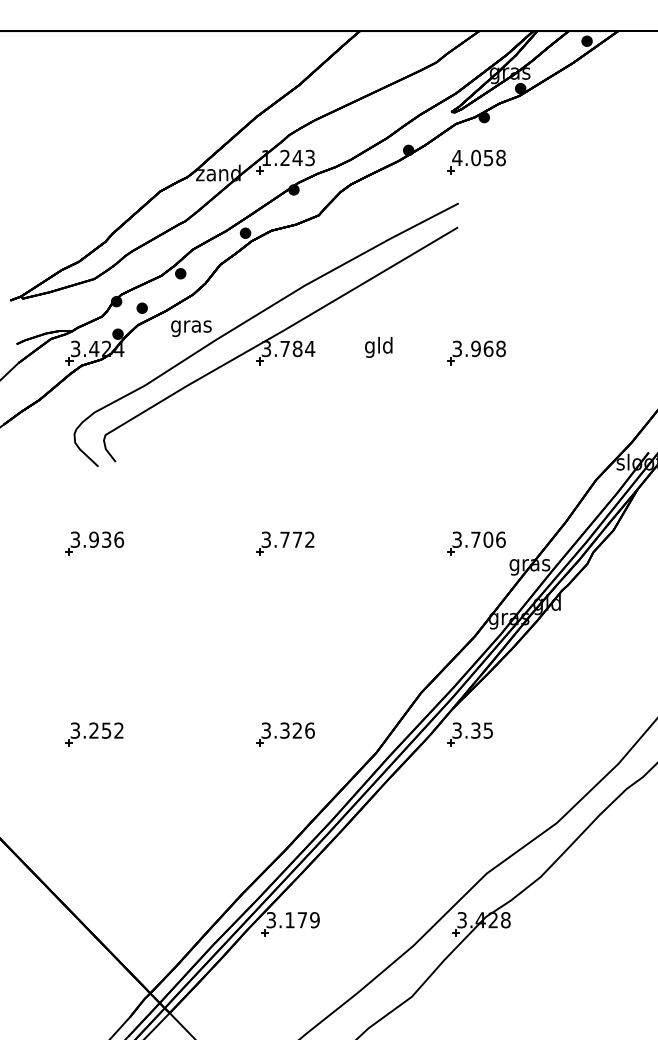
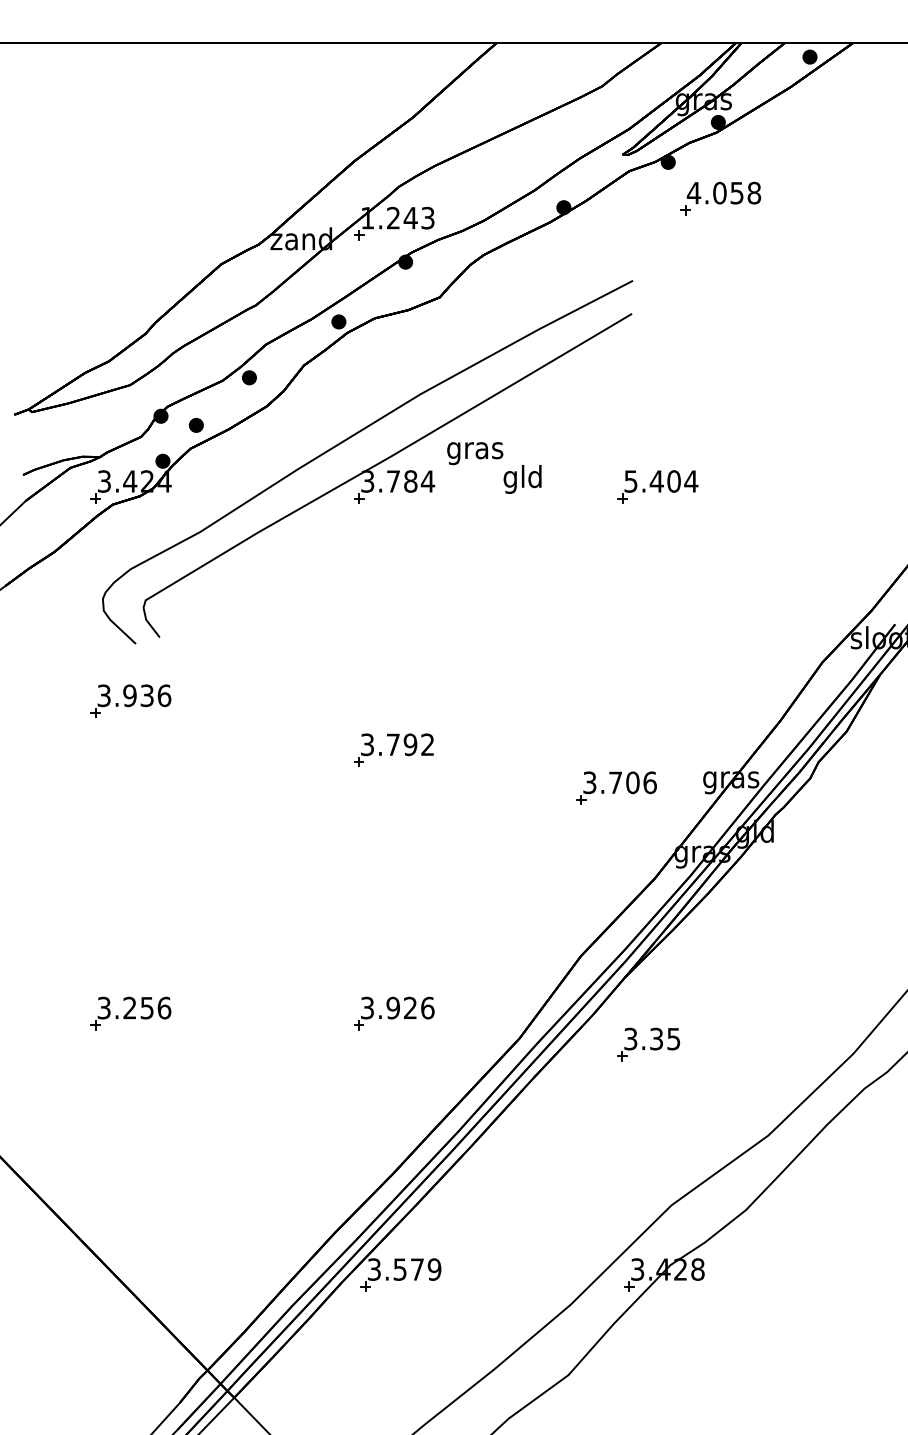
part: (476, 161) -> (720, 198), moved
text: (191, 328) -> (475, 453), moved
text: (479, 348) -> (661, 481), 3.968 -> 5.404
text: (297, 539) -> (410, 744), 3.772 -> 3.792
part: (94, 543) -> (130, 700), moved
part: (476, 543) -> (616, 787), moved
text: (119, 730) -> (164, 1007), 3.252 -> 3.256
text: (284, 730) -> (392, 1007), 3.326 -> 3.926
part: (469, 734) -> (648, 1044), moved
text: (289, 920) -> (399, 1269), 3.179 -> 3.579

